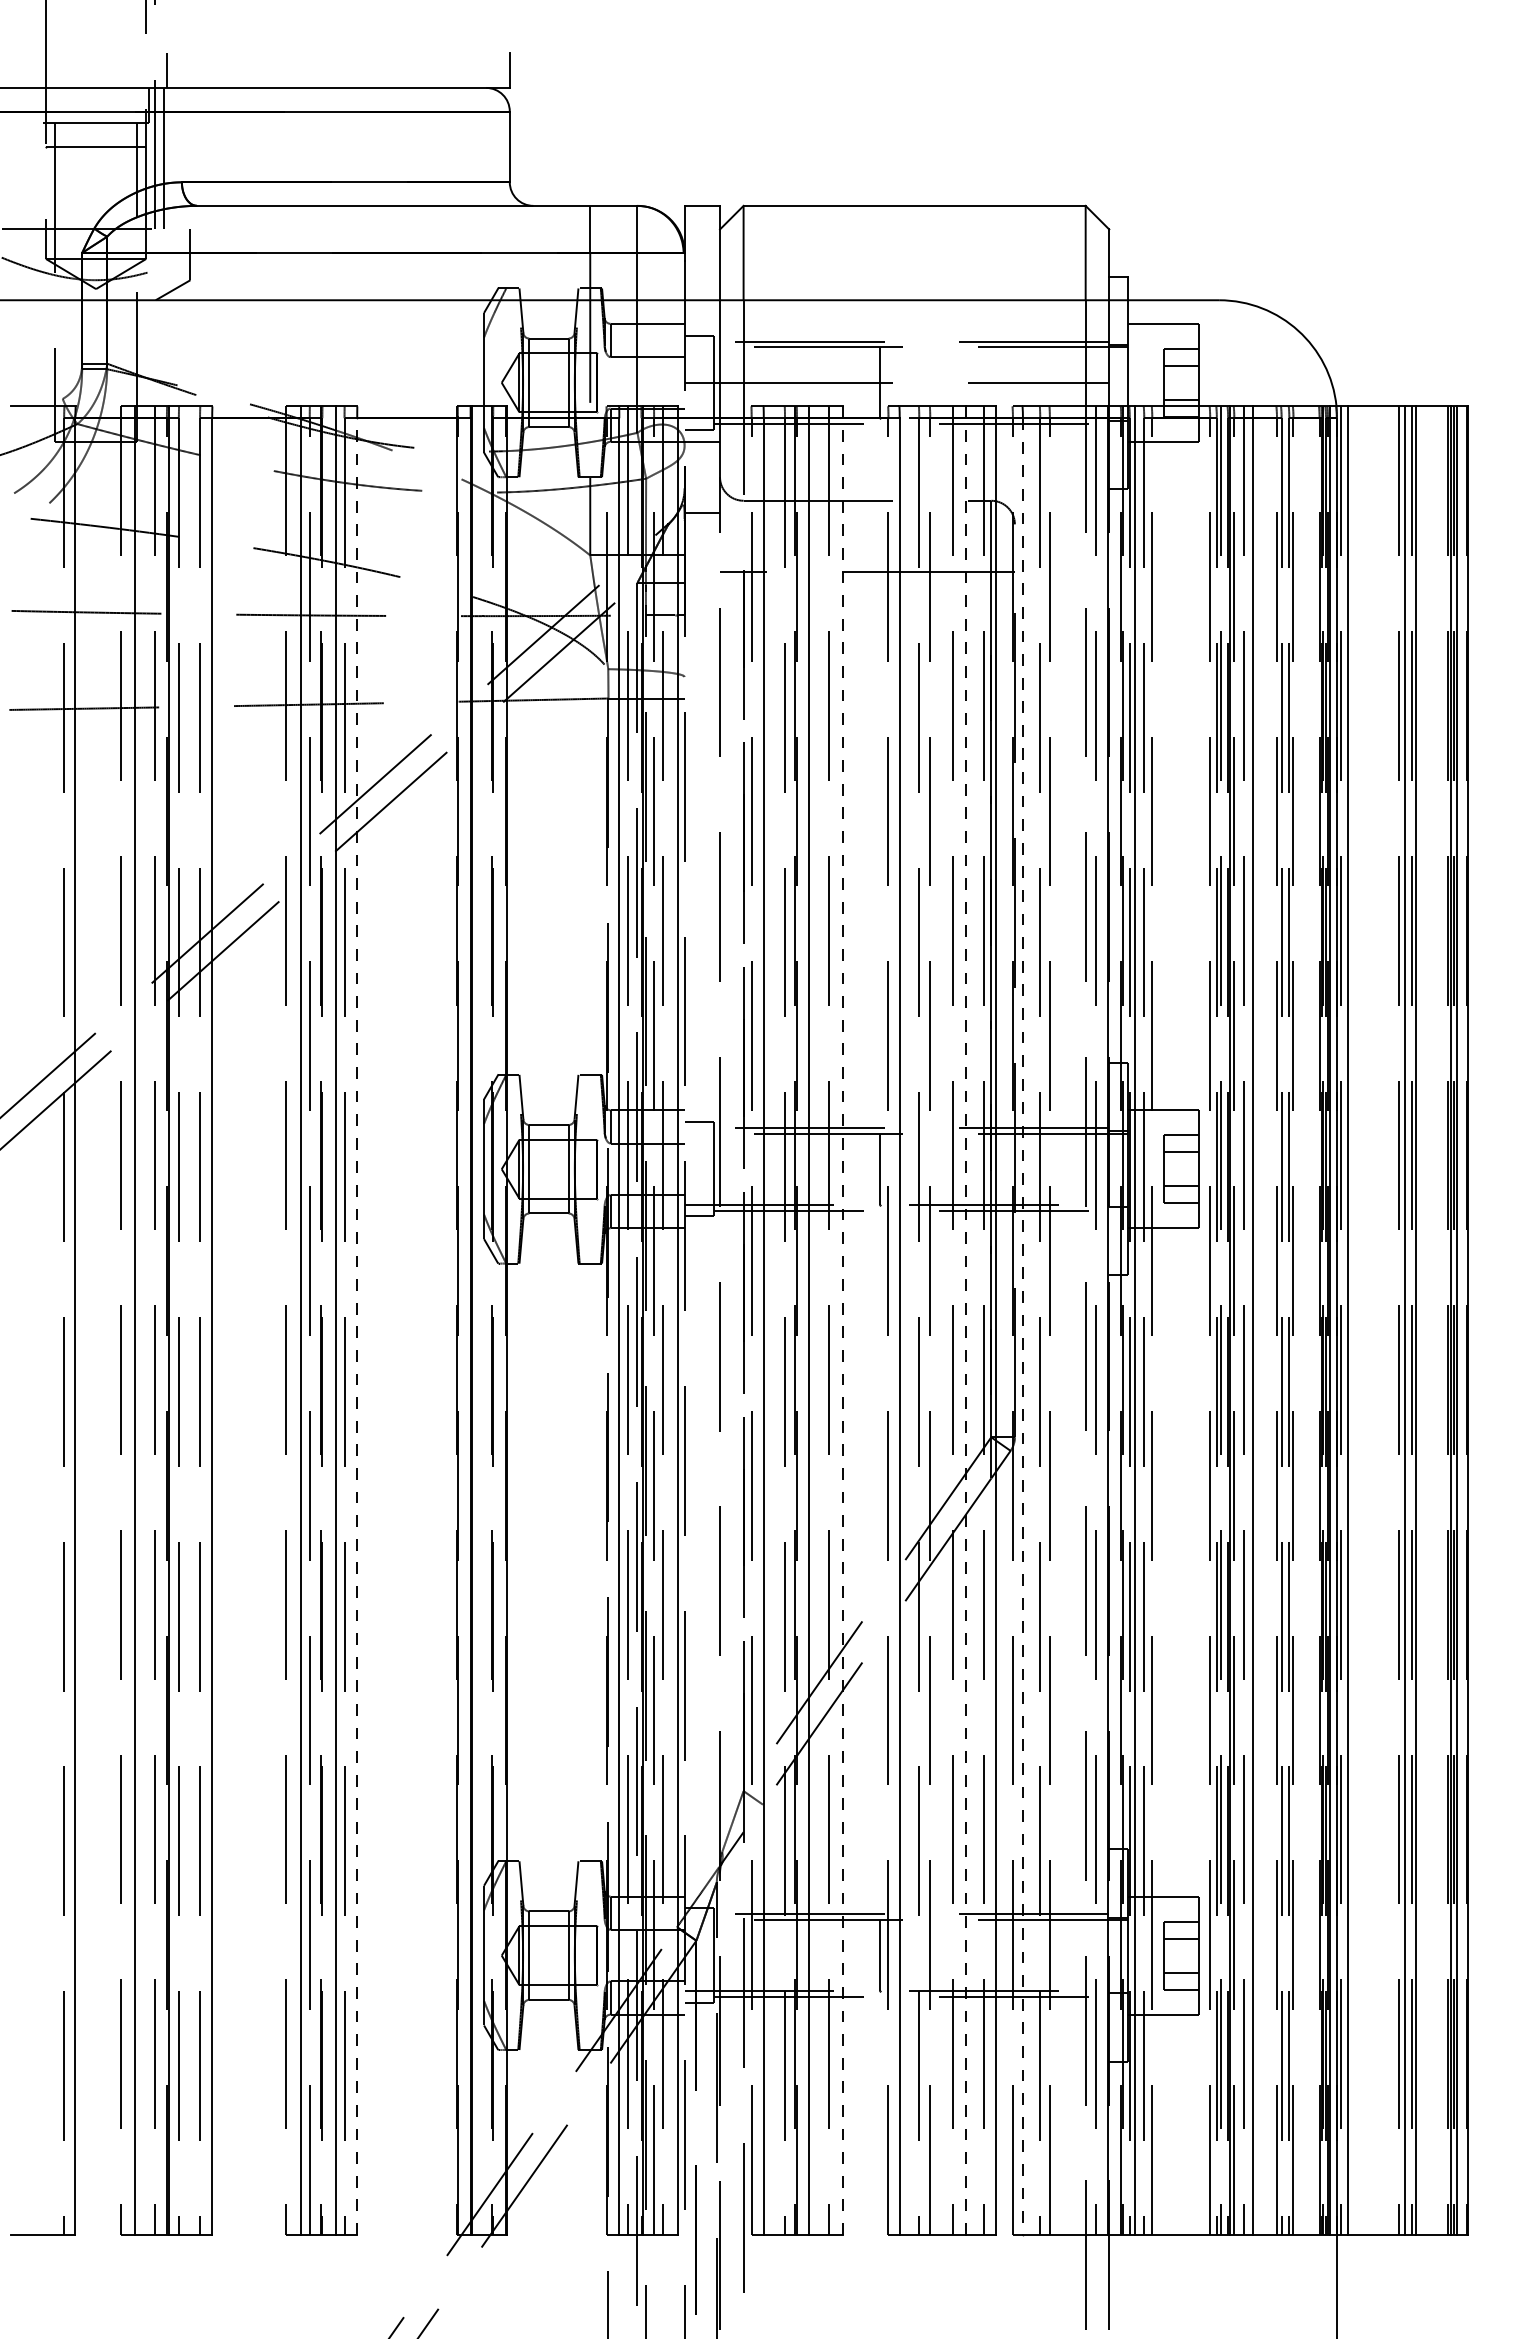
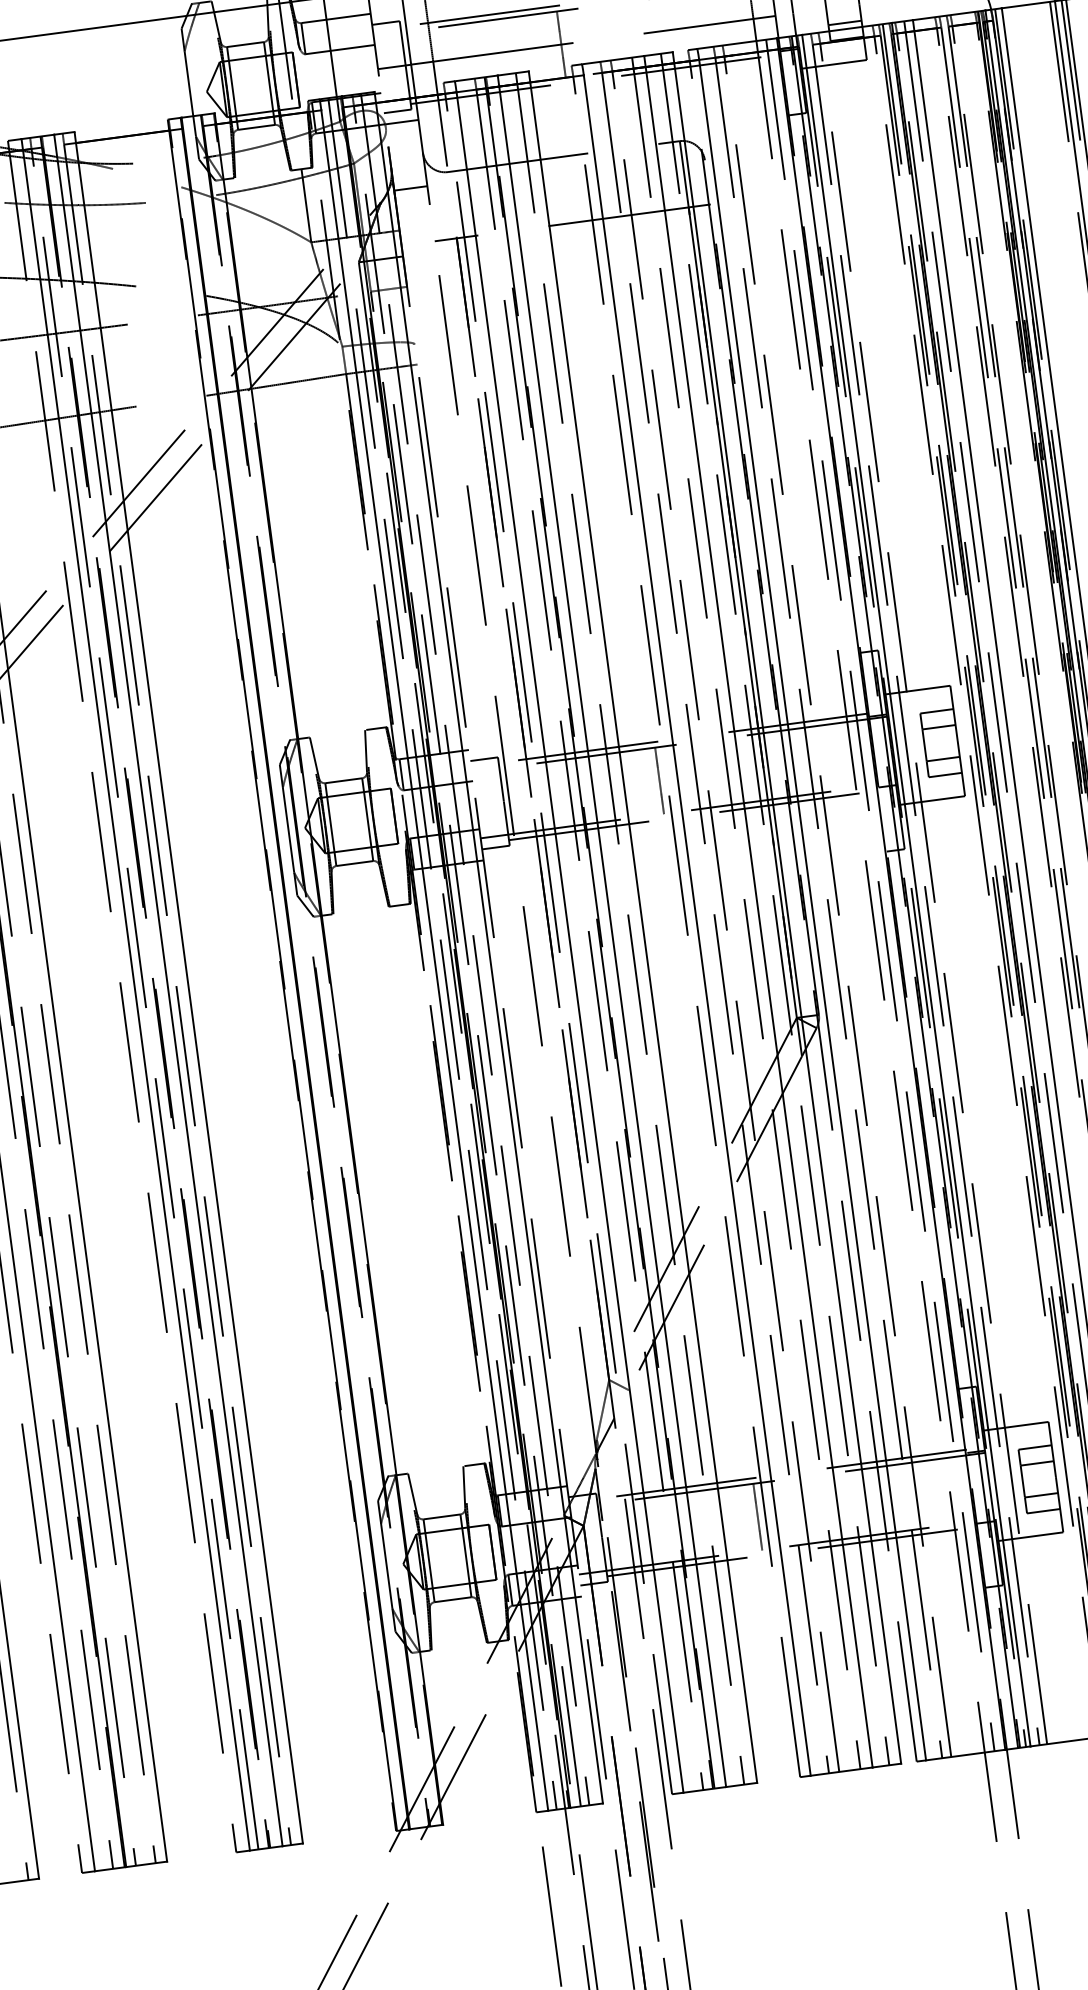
line: (842, 1320) -> (642, 927), dashed -> solid
line: (965, 1320) -> (758, 911), dashed -> solid
line: (357, 1325) -> (189, 992), dashed -> solid
line: (1022, 1326) -> (812, 910), dashed -> solid

